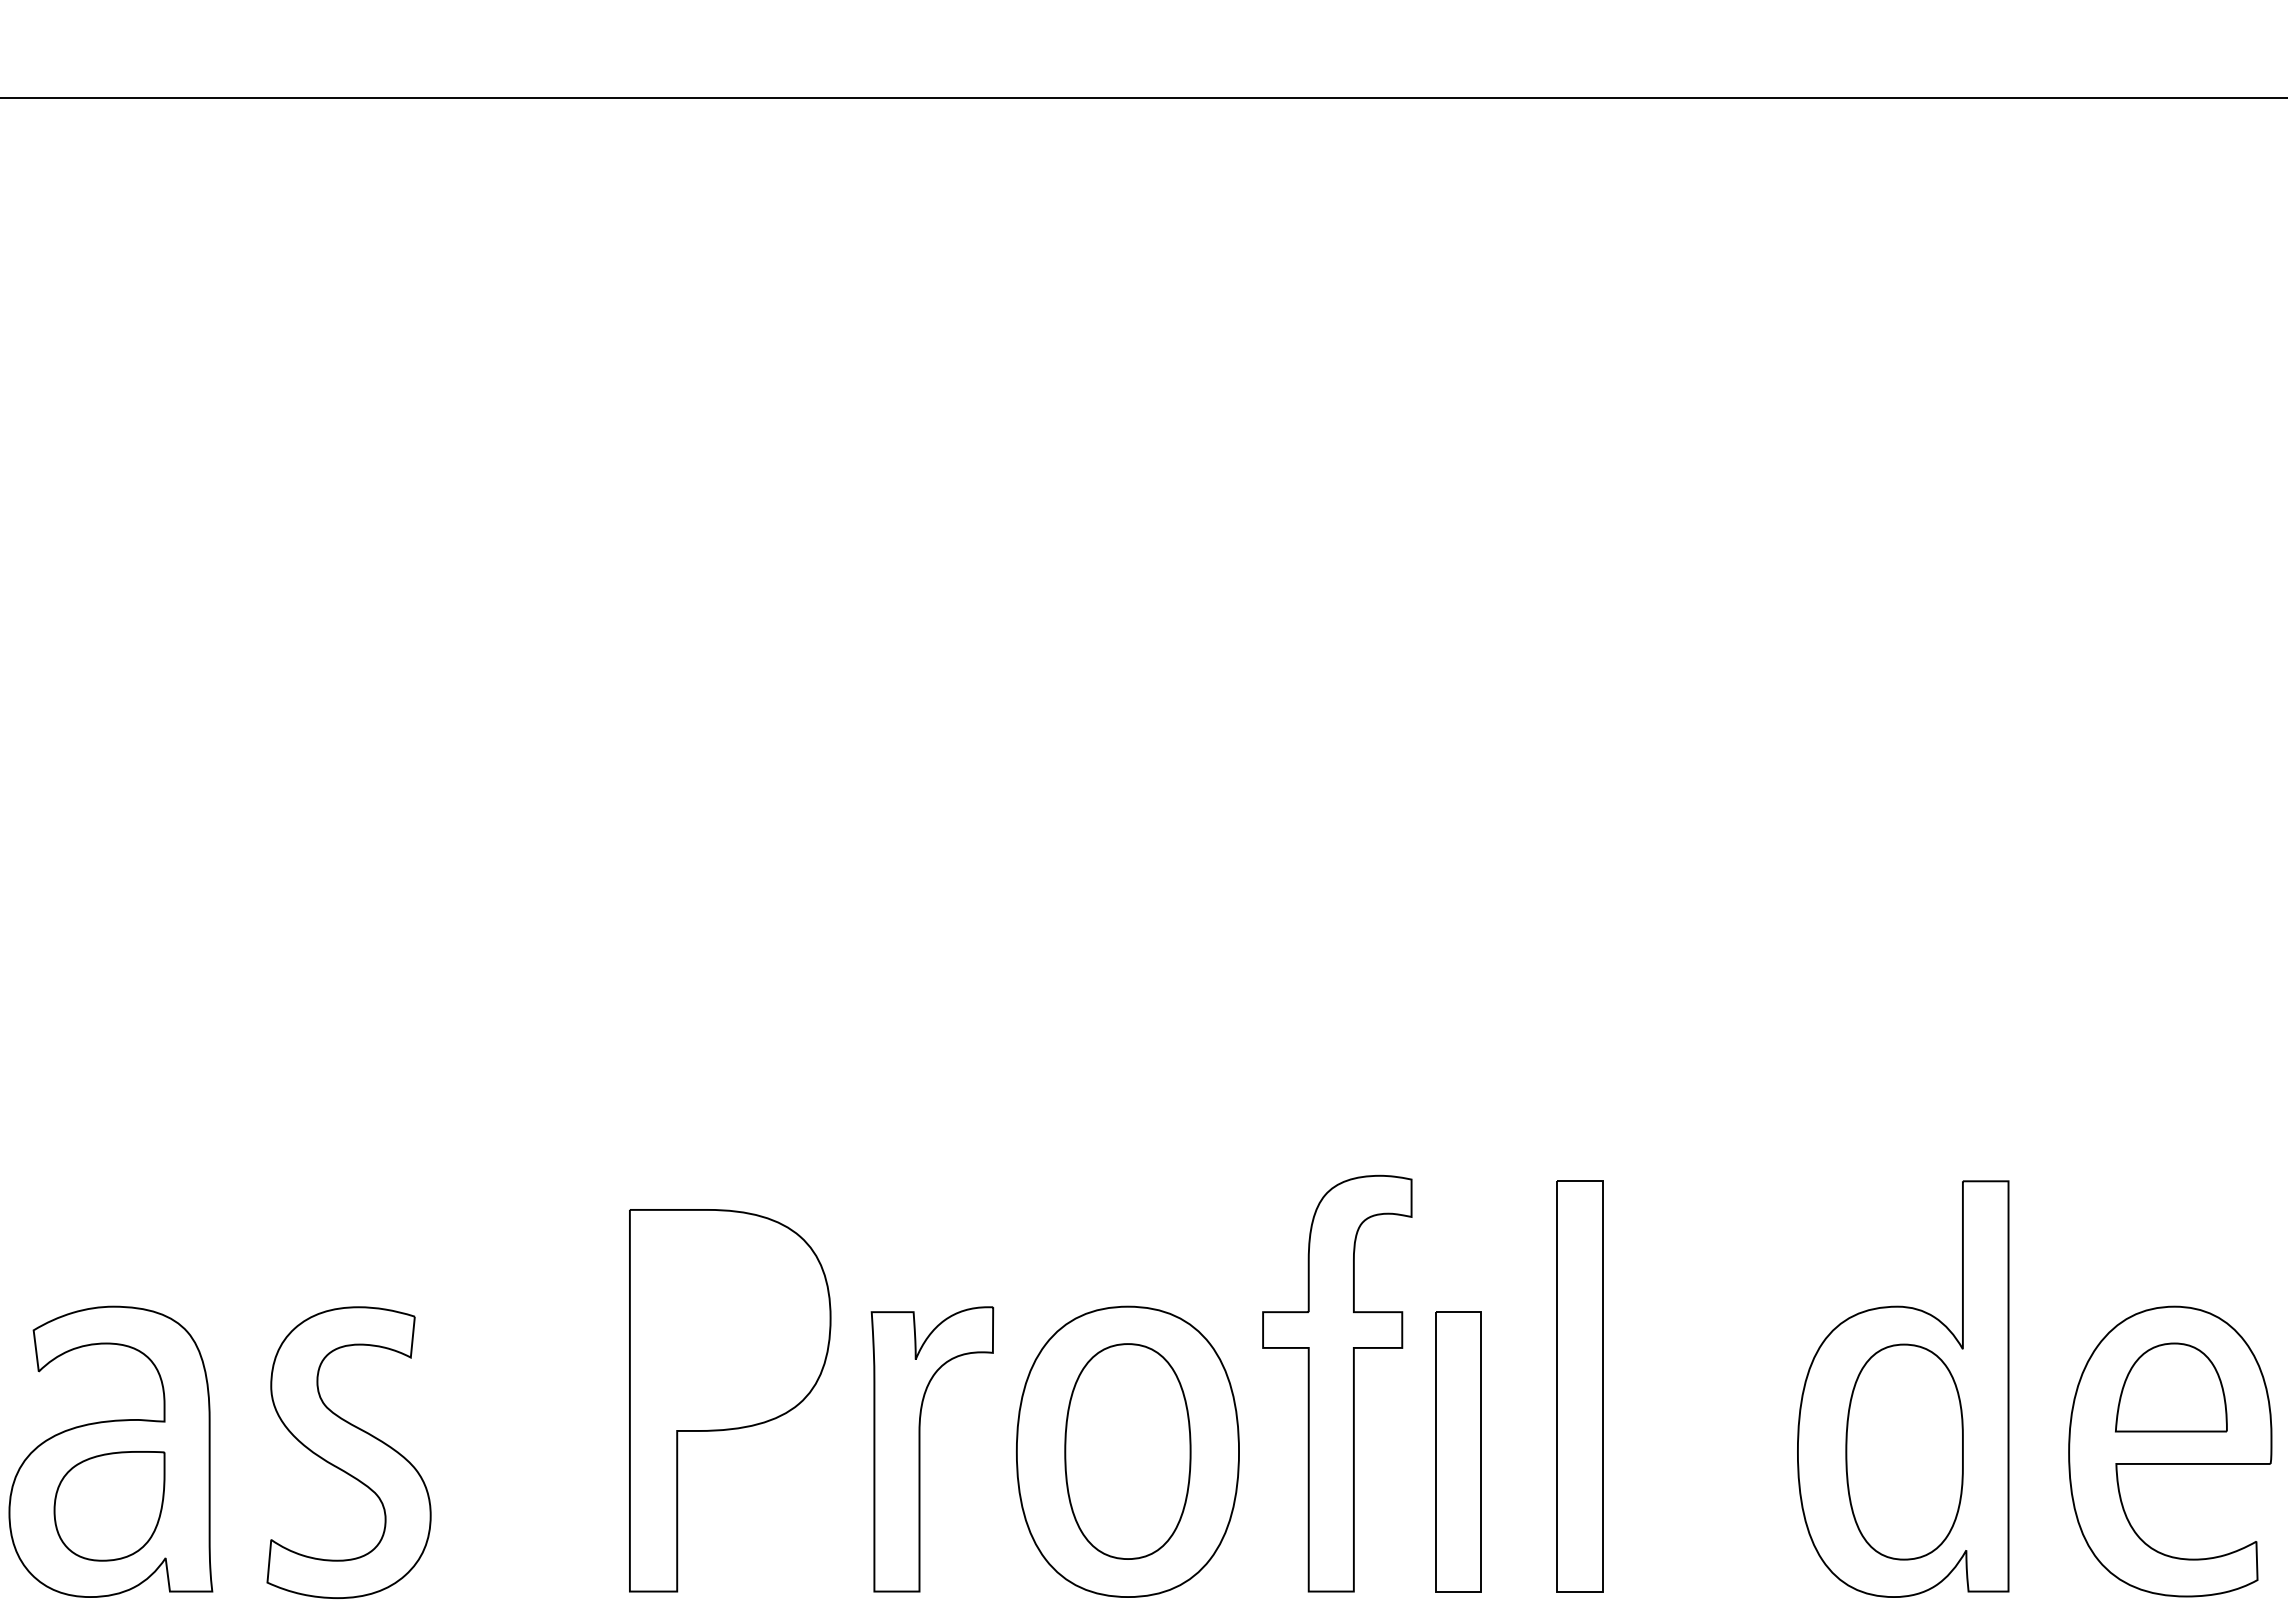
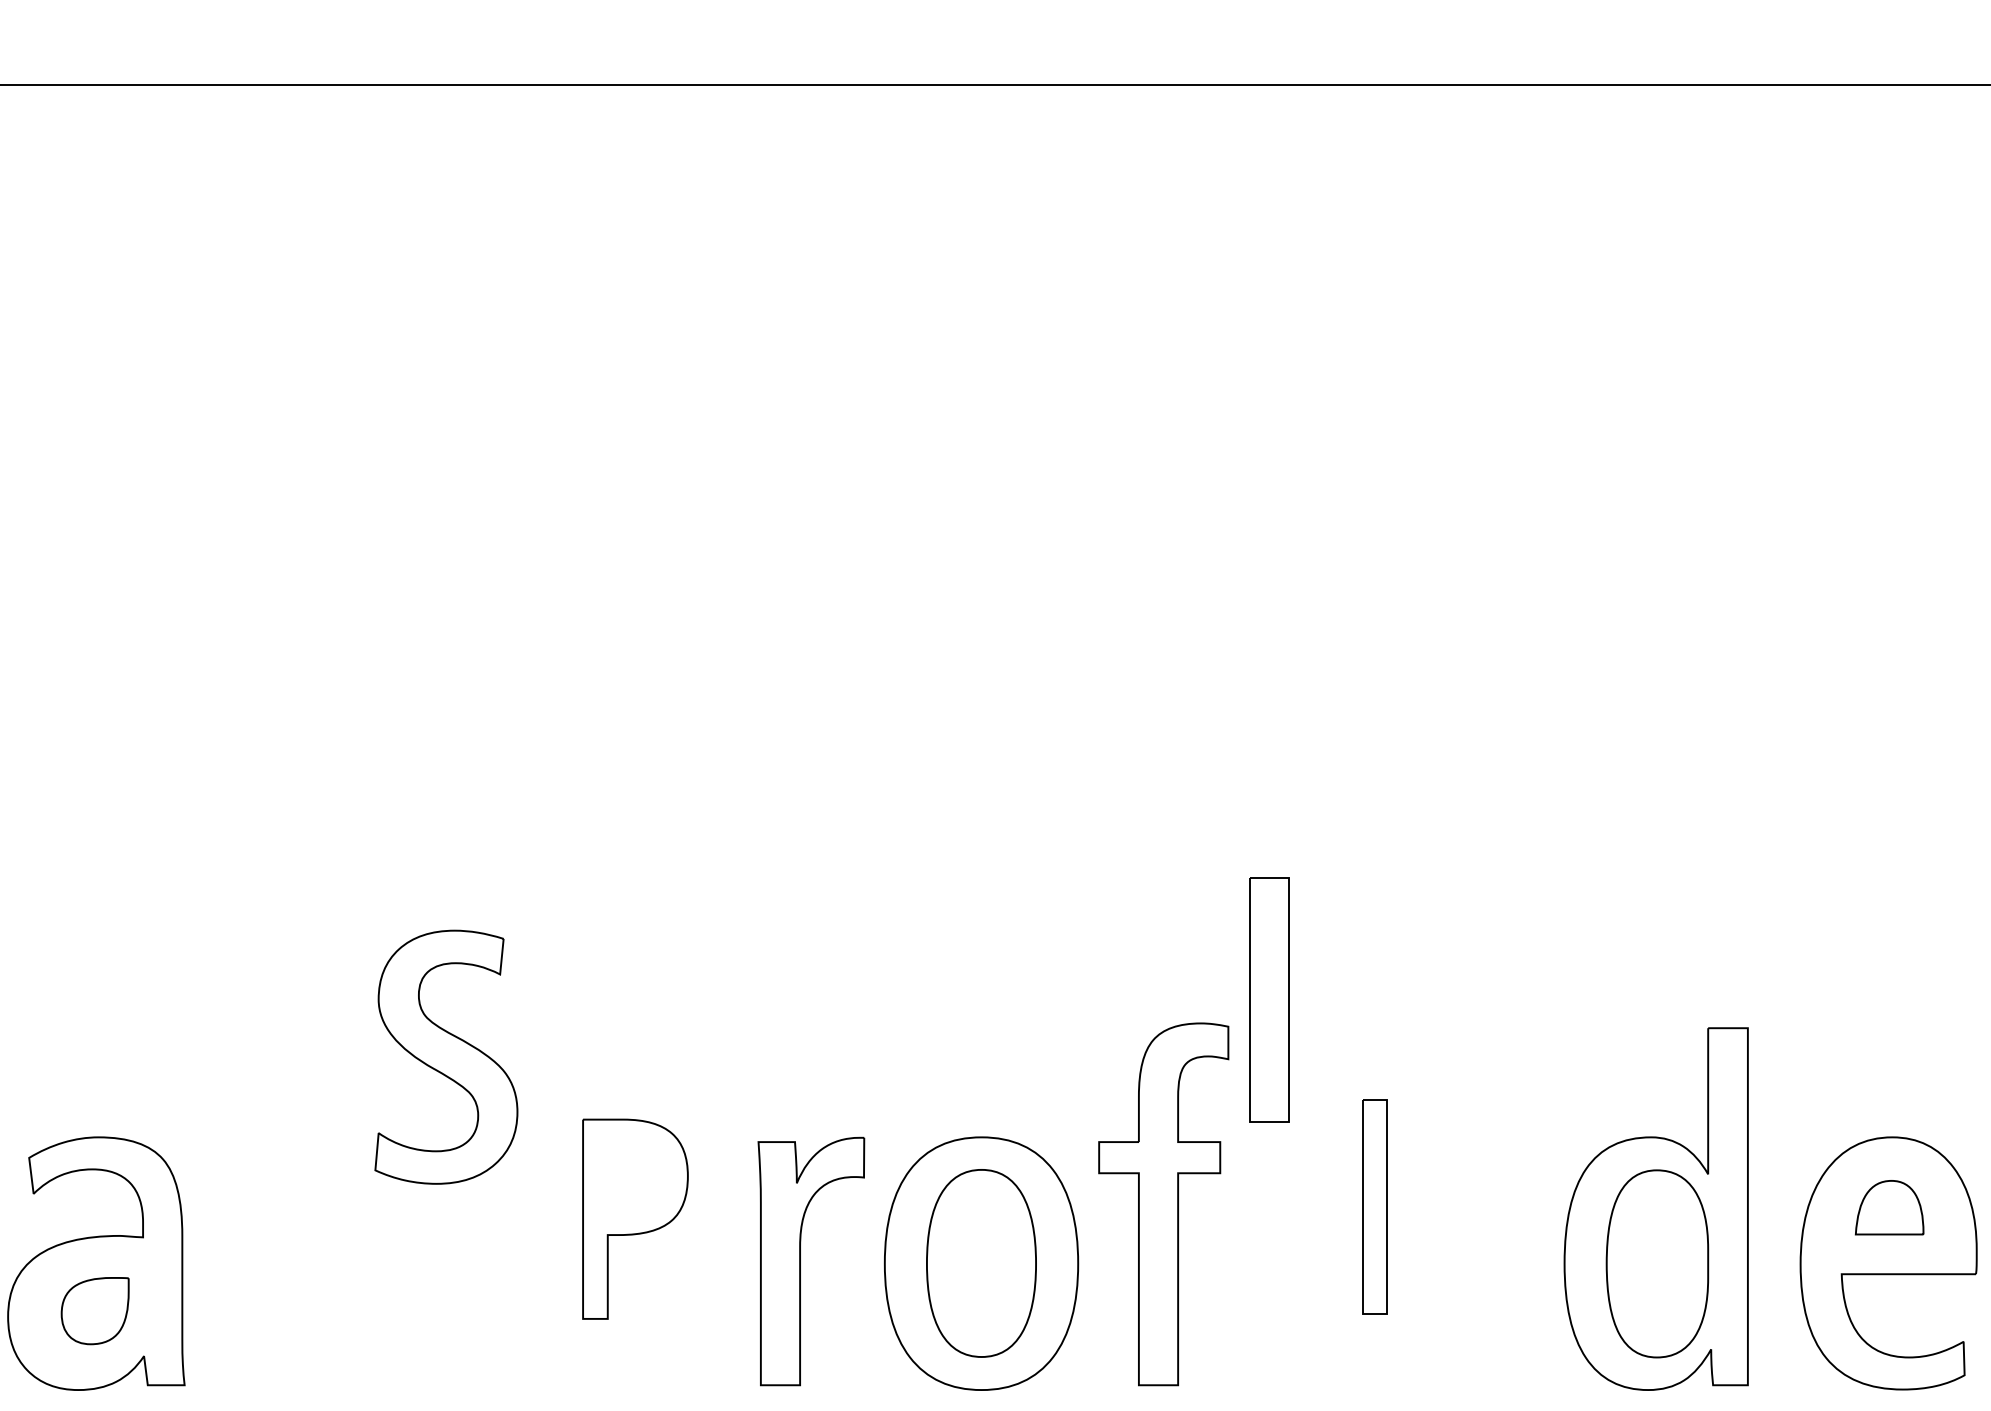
part: (1579, 1386) -> (1374, 1206), size x0.6
part: (2171, 1387) -> (1889, 1207), size x0.7
part: (730, 1400) -> (635, 1218), size x0.6
part: (1458, 1451) -> (1269, 999), moved
part: (348, 1452) -> (445, 1057), moved
part: (109, 1506) -> (95, 1311), size x0.7

